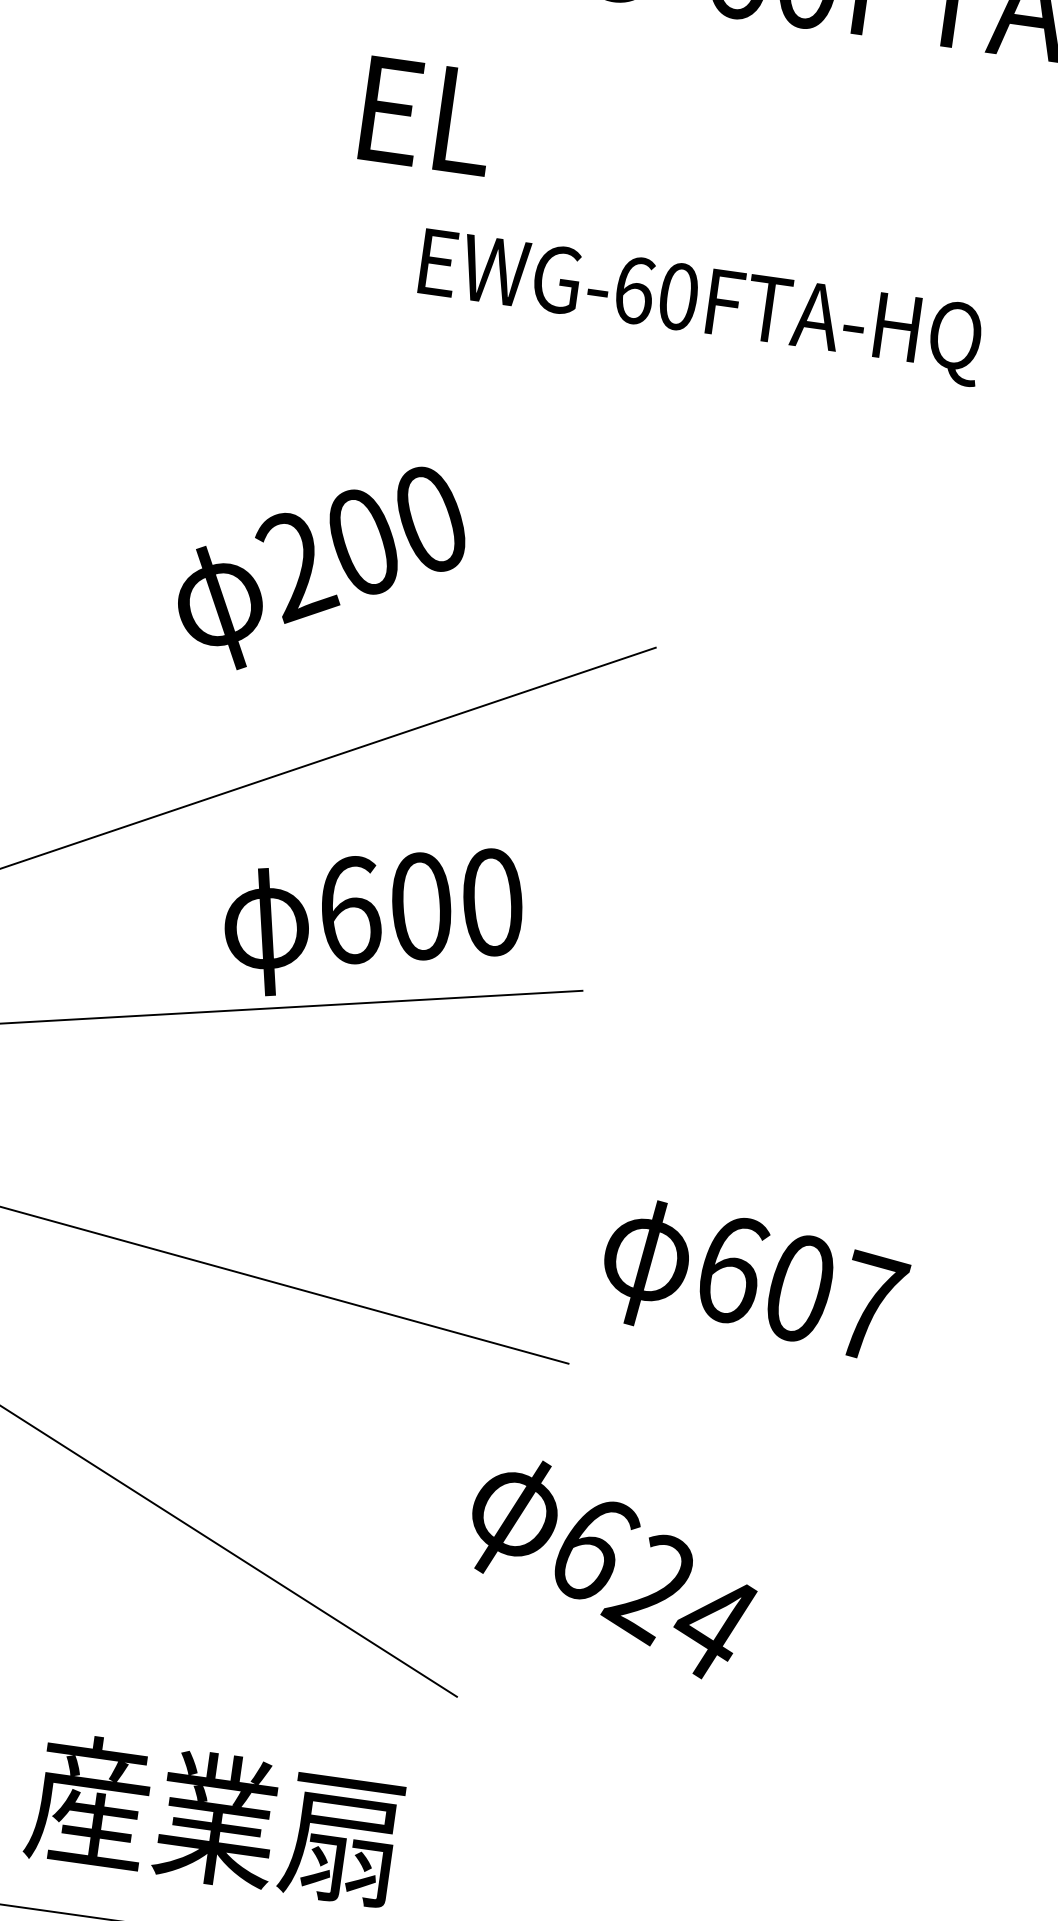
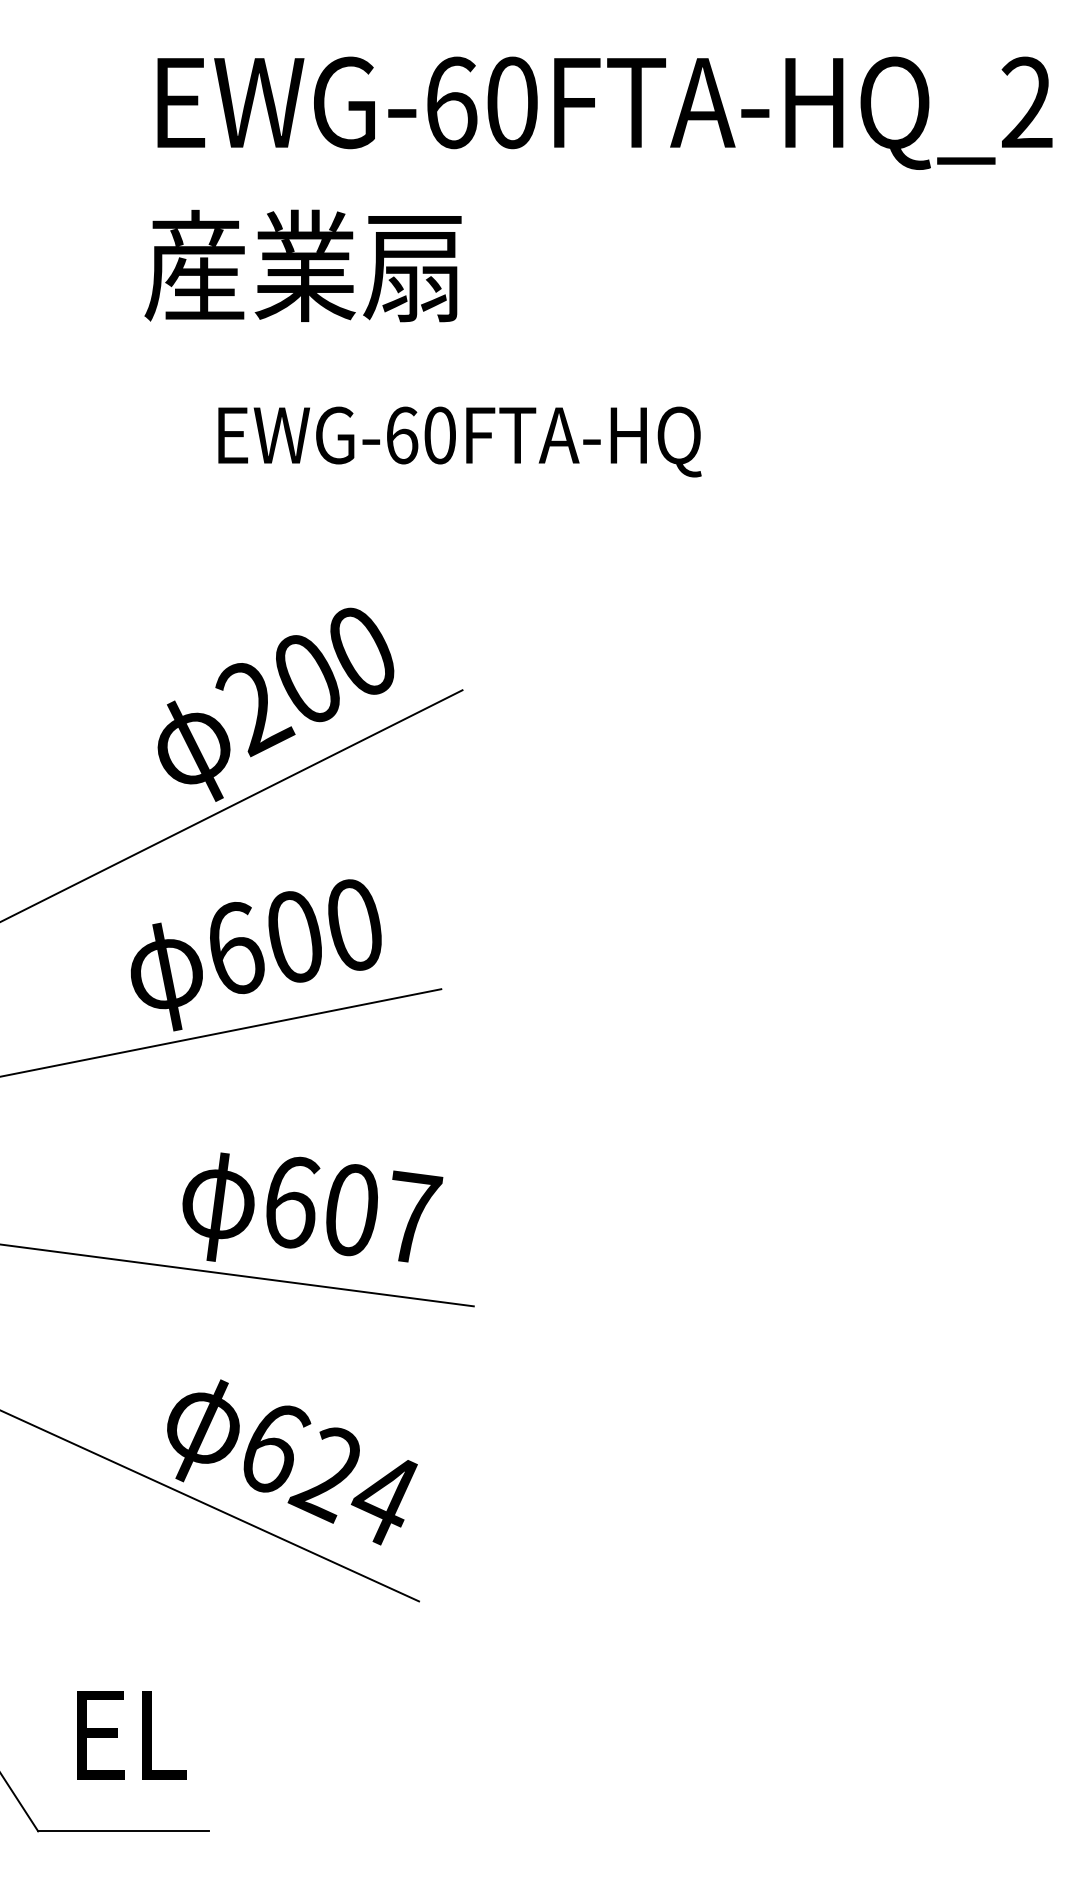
text: (539, 129) -> (302, 265), EL -> 産業扇
text: (700, 306) -> (459, 441), moved
text: (321, 566) -> (275, 704), moved
text: (754, 1278) -> (312, 1207), moved
text: (612, 1568) -> (292, 1462), moved
text: (214, 1818) -> (228, 1733), 産業扇 -> EL

